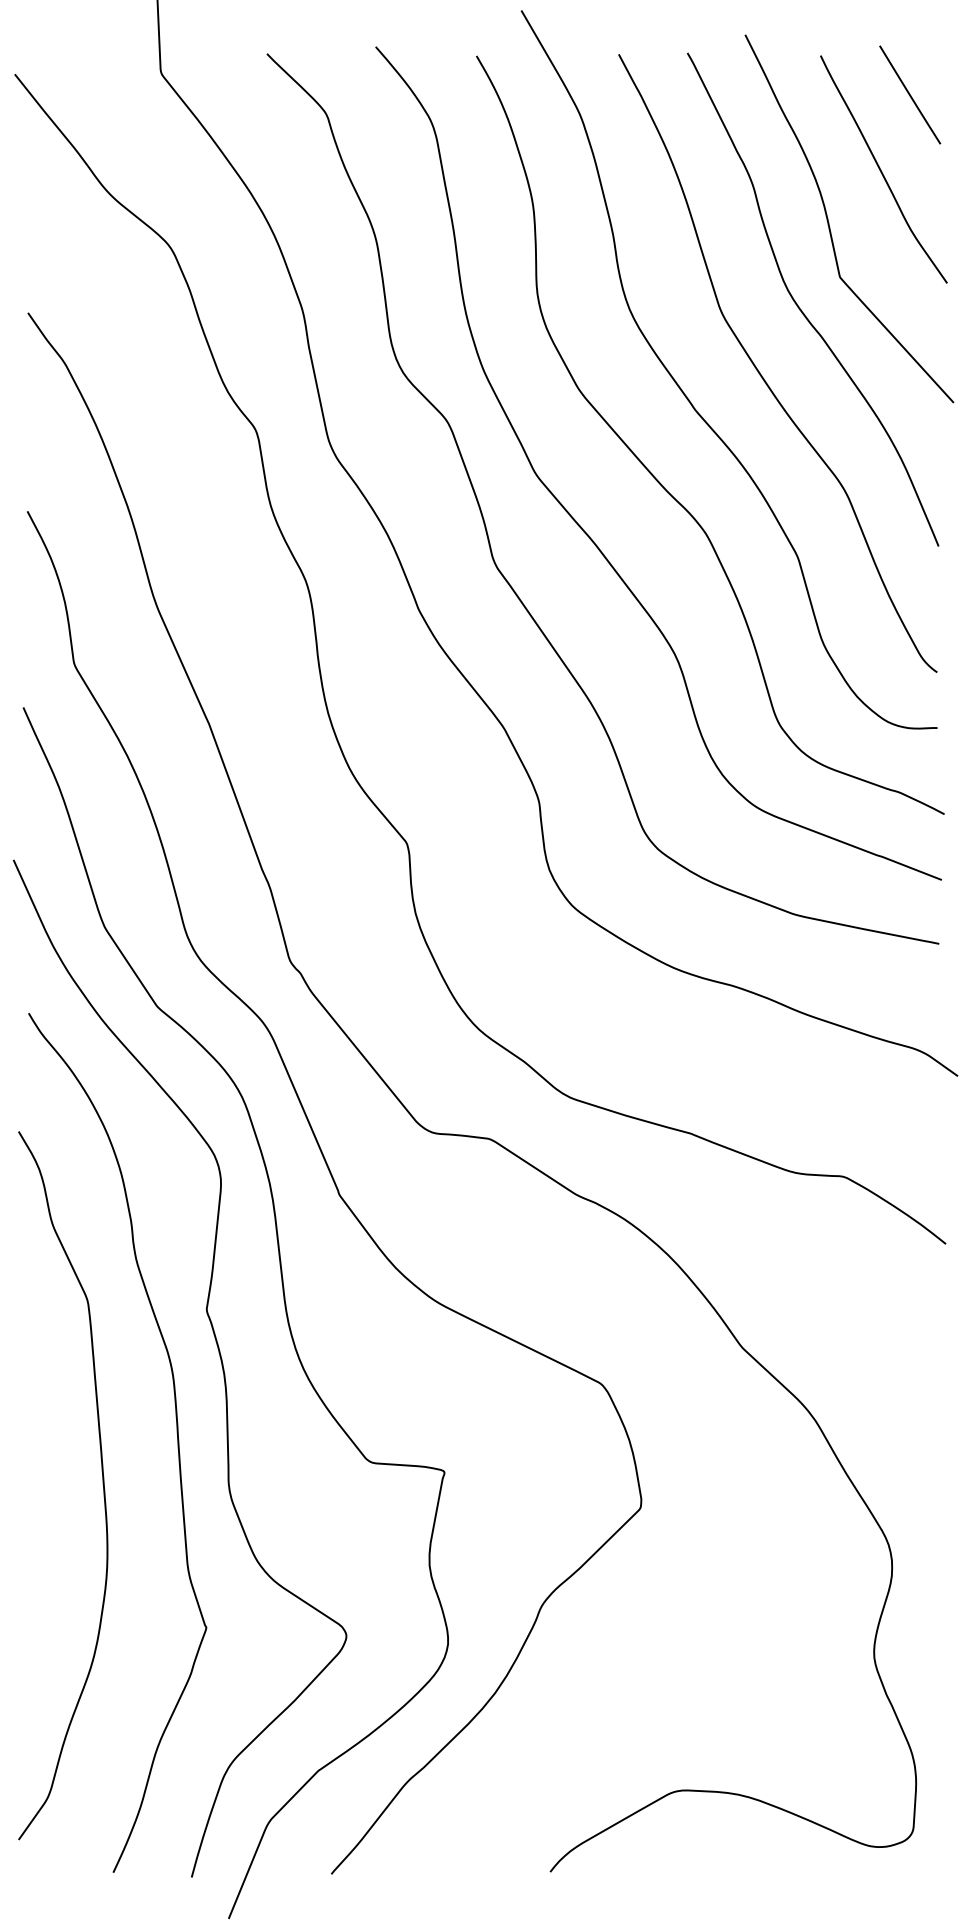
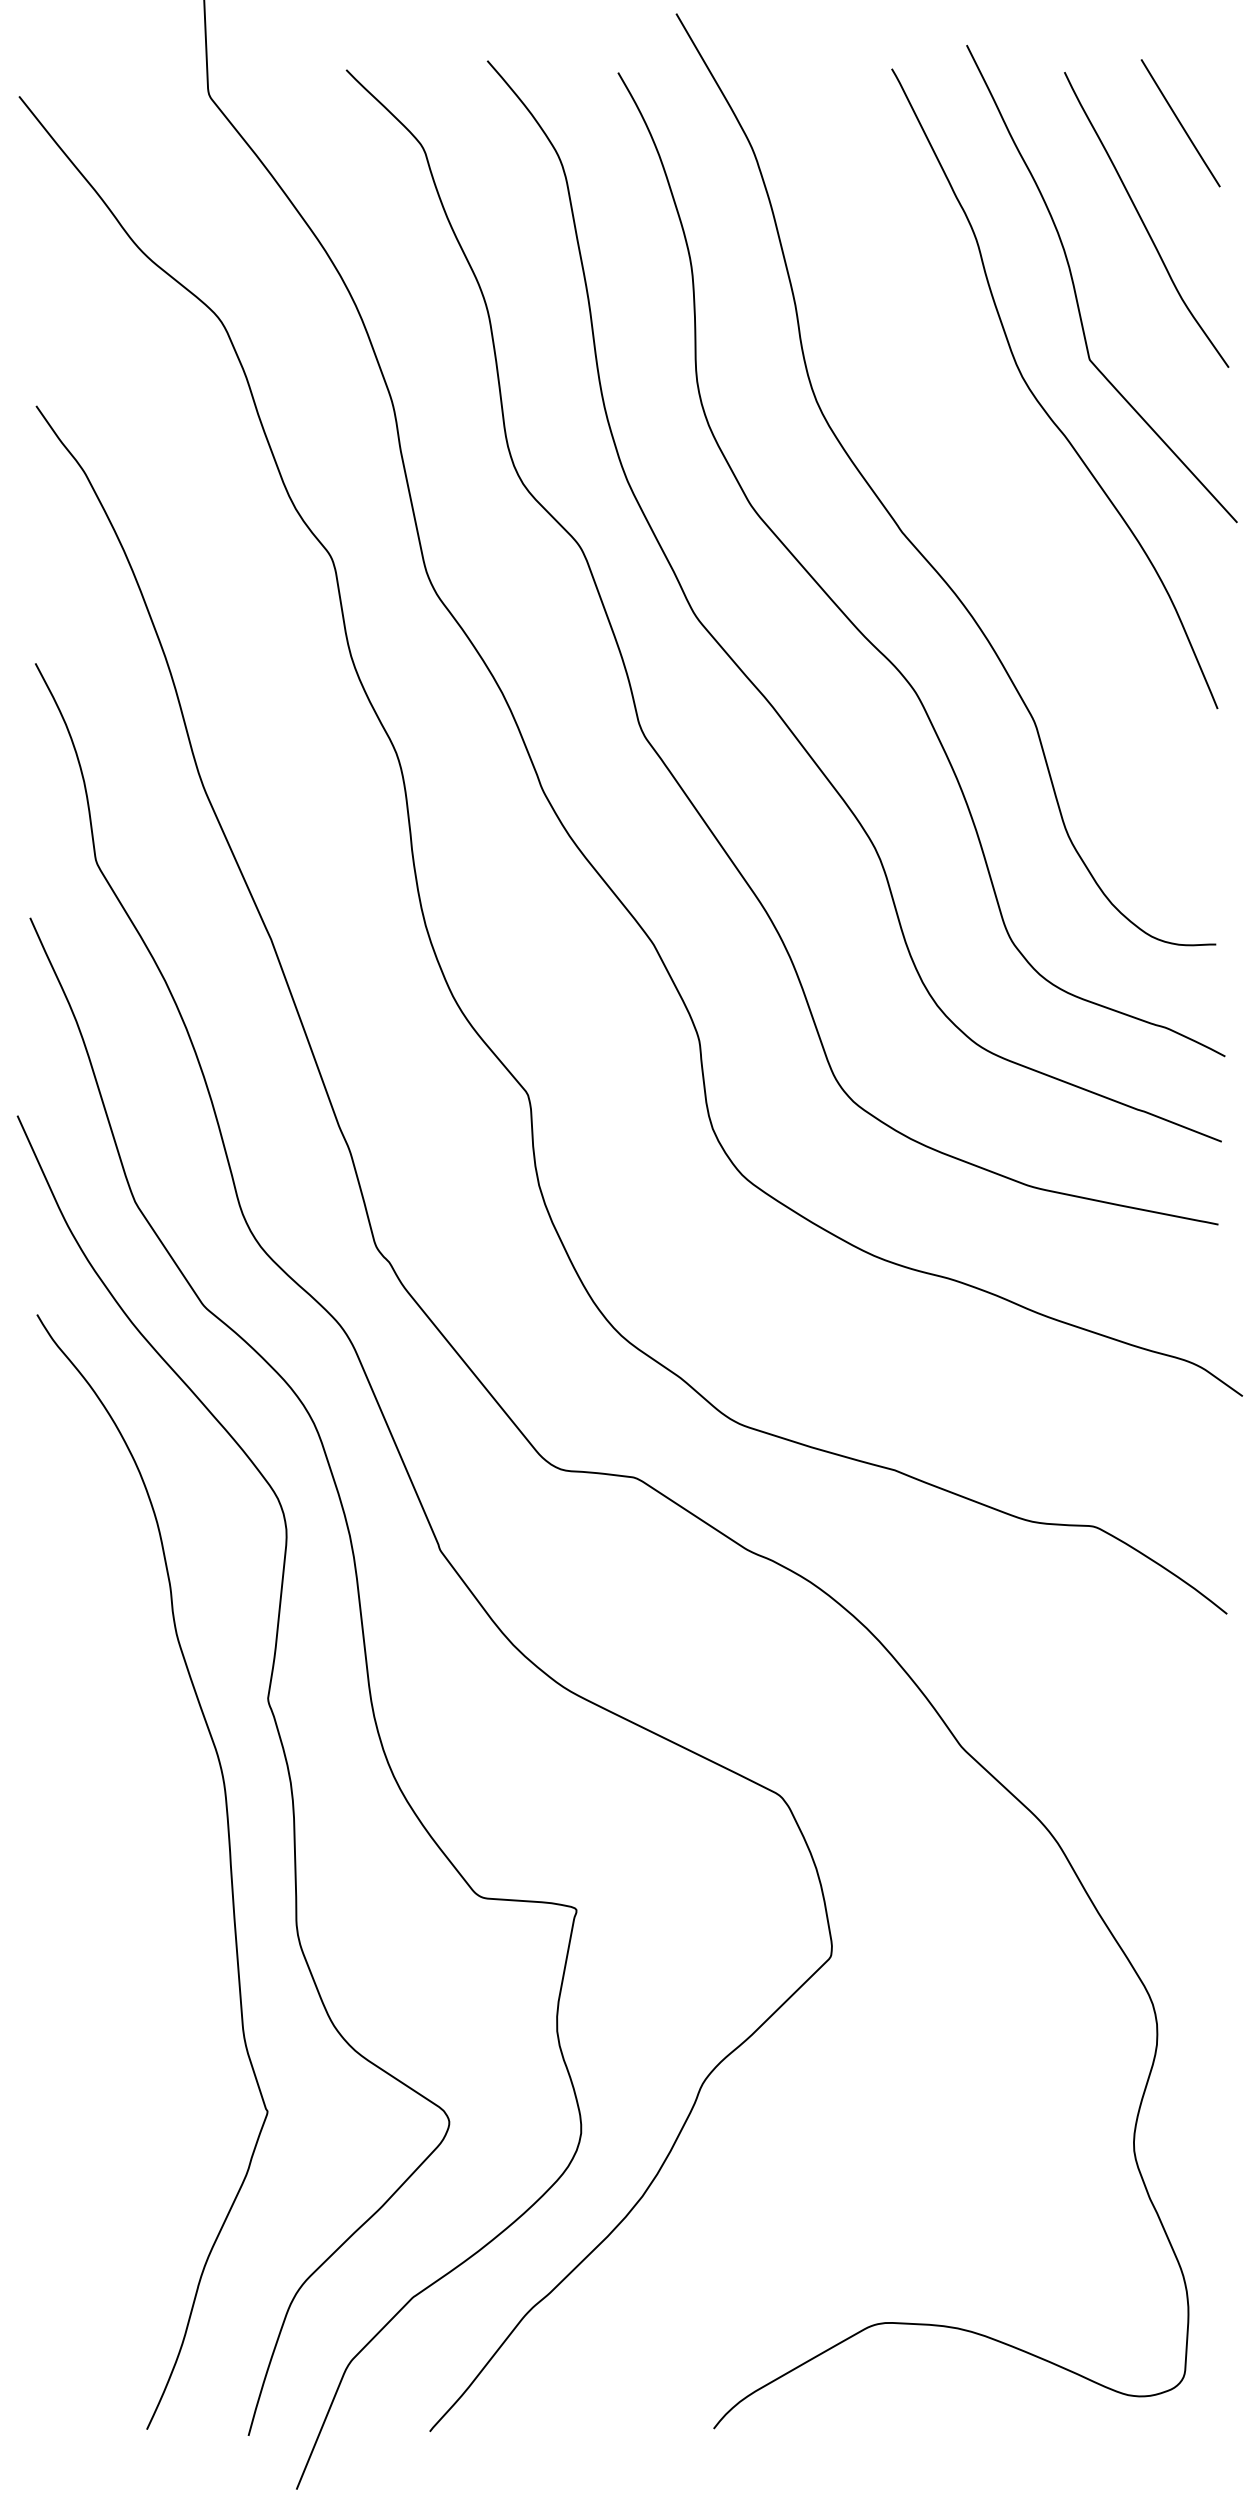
curve: (762, 375) -> (989, 487), removed
curve: (102, 1484) -> (132, 1925), removed

